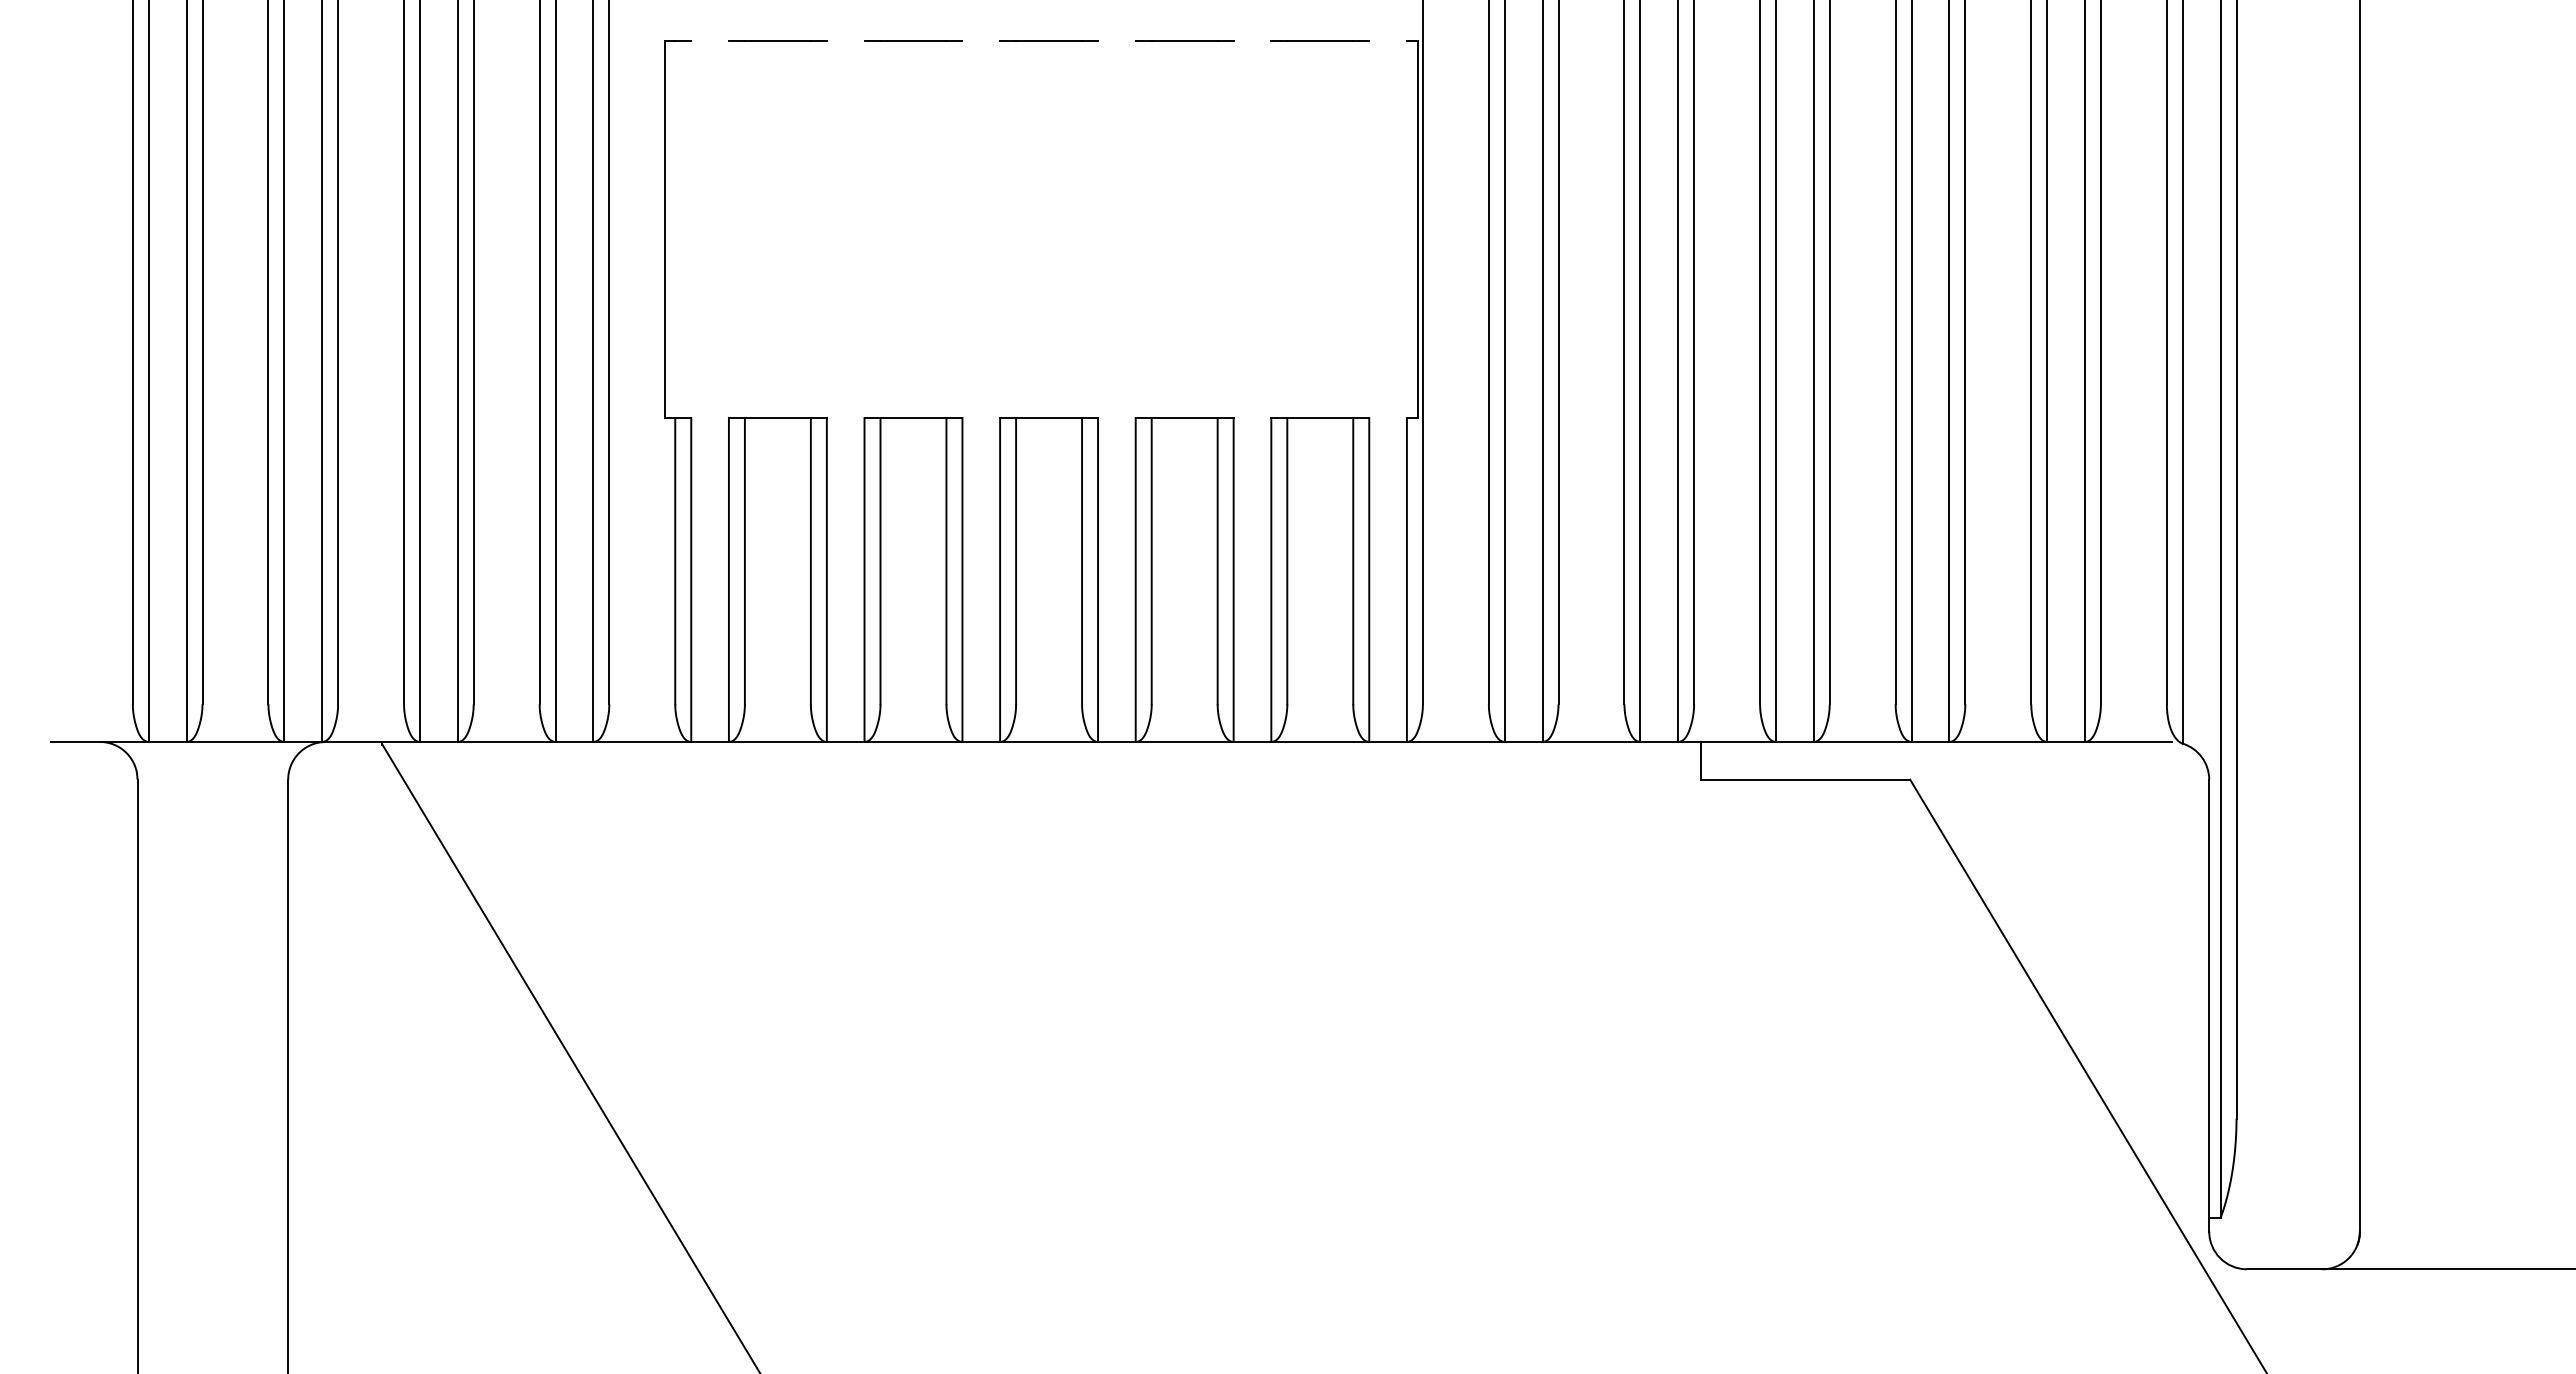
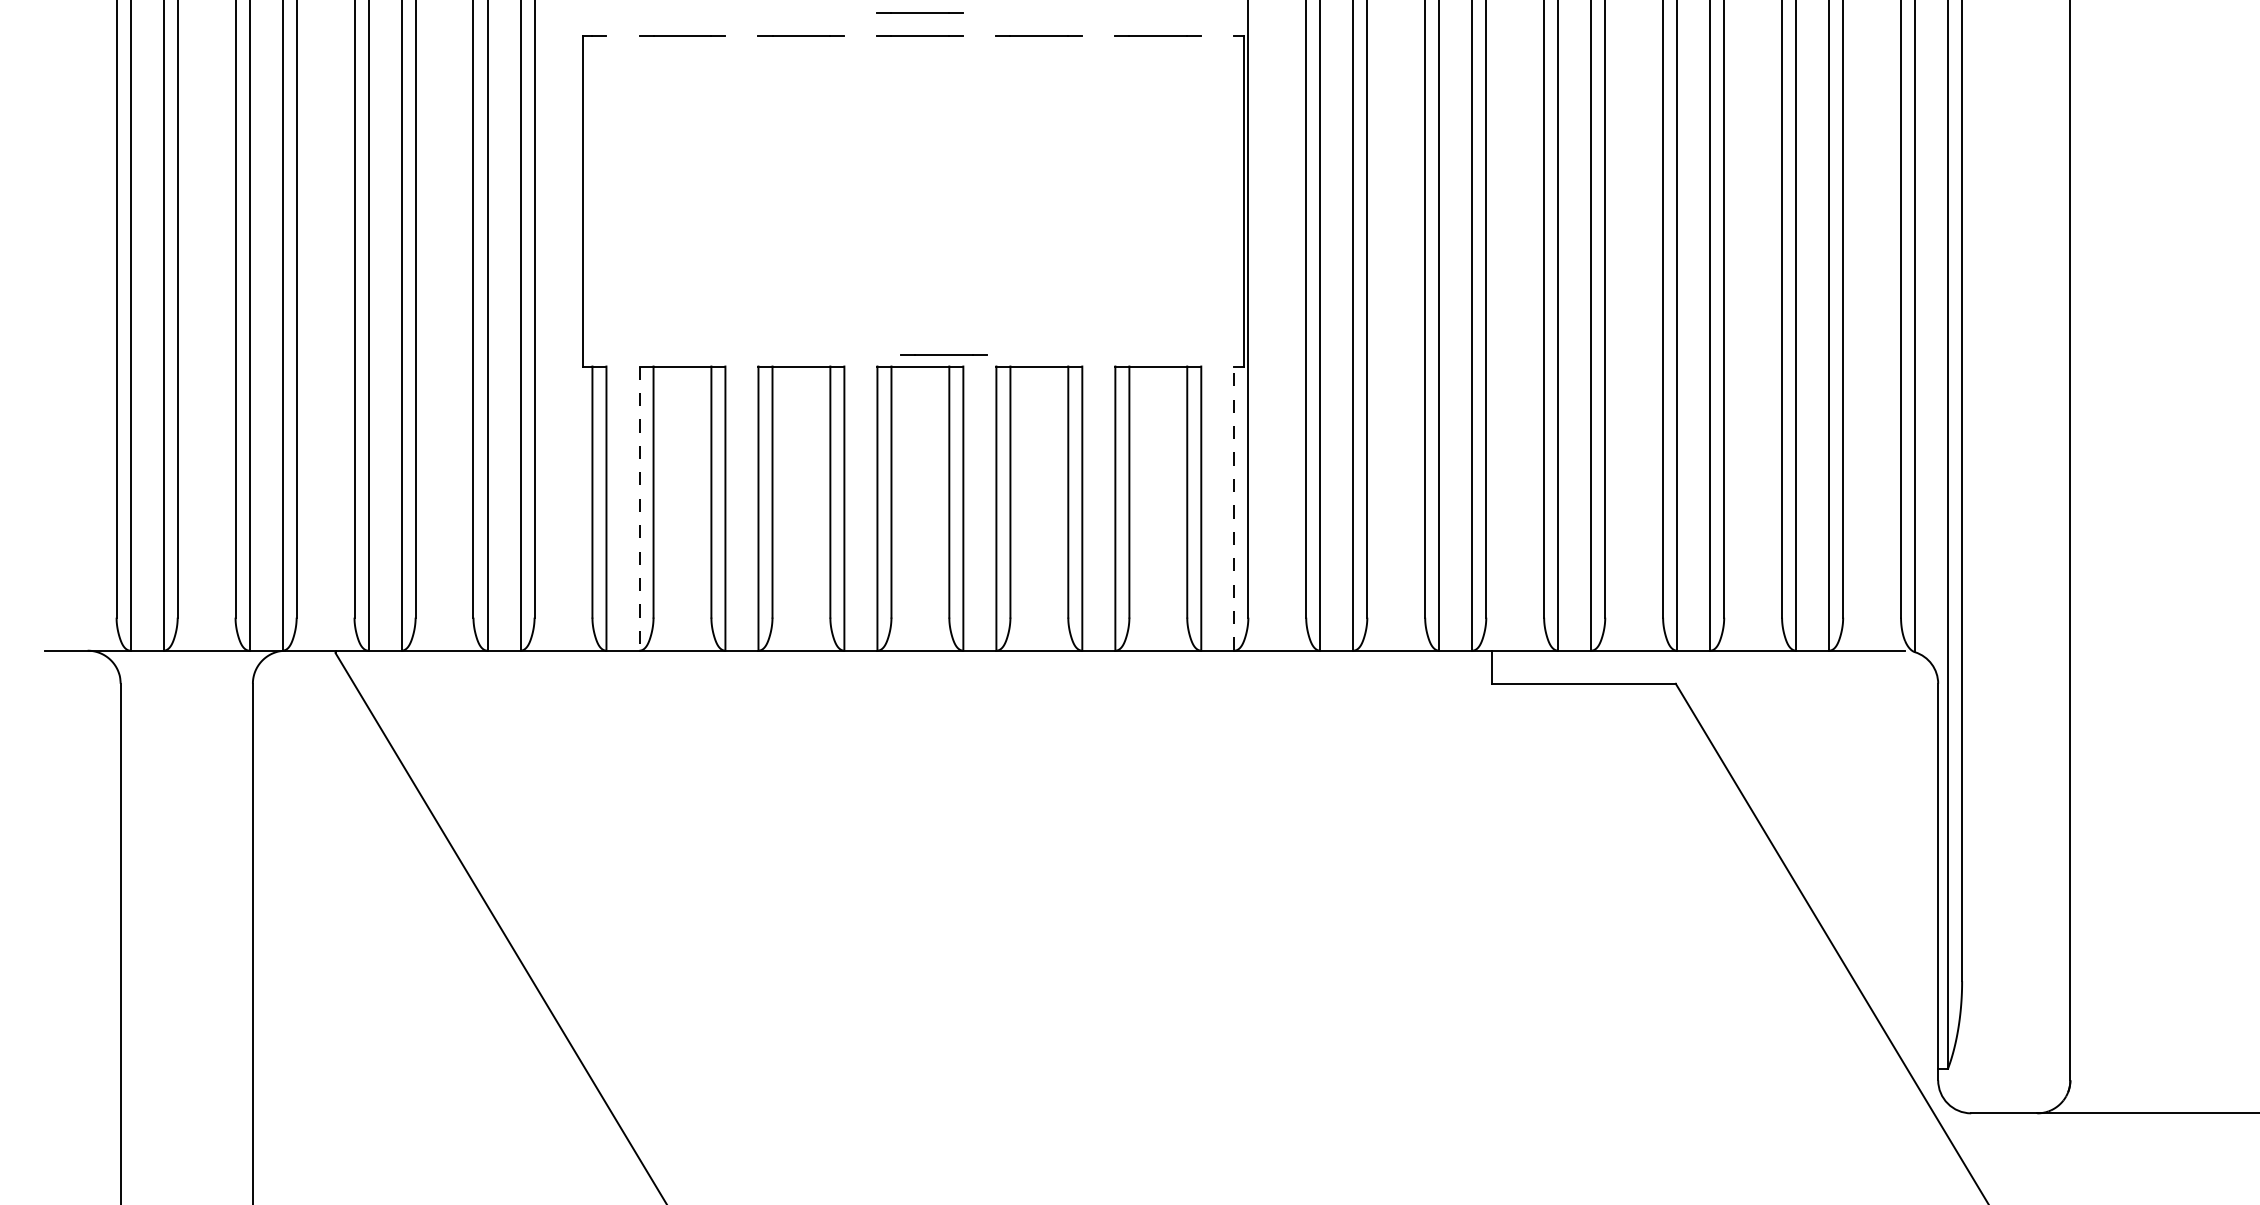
line: (1048, 14) -> (919, 12), added
line: (1075, 404) -> (943, 354), added
line: (728, 579) -> (639, 508), solid -> dashed
line: (1406, 579) -> (1233, 508), solid -> dashed

